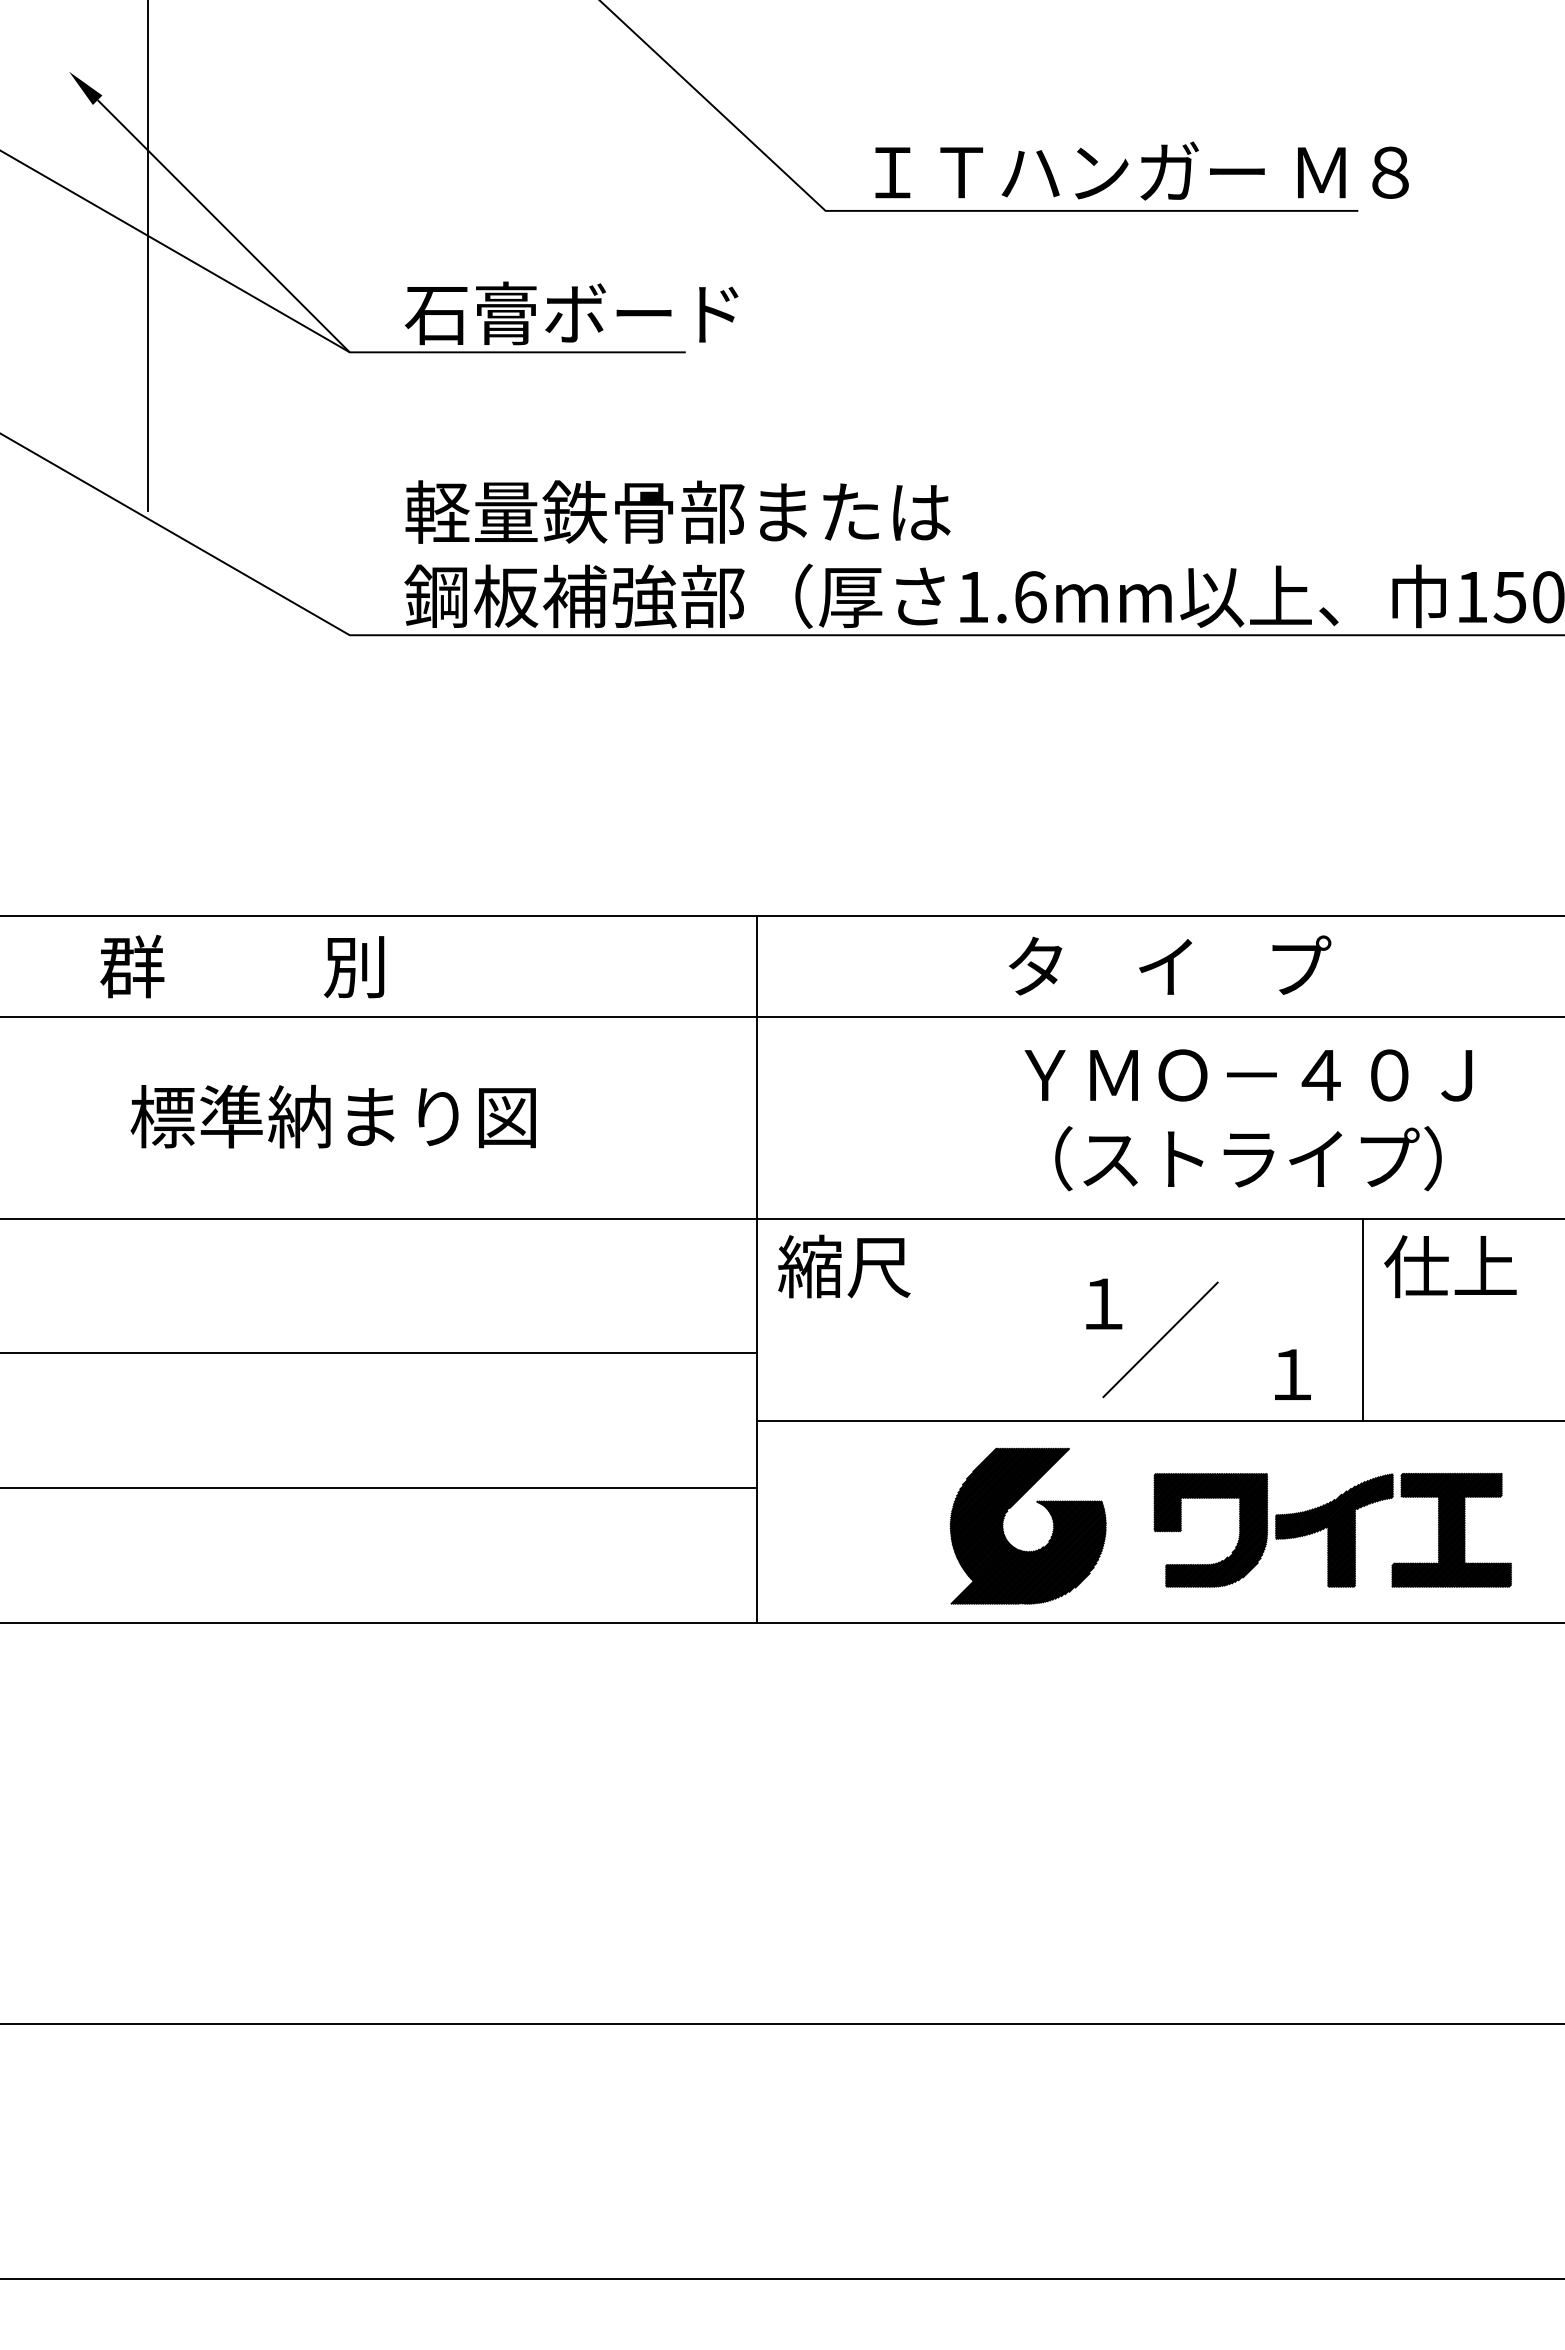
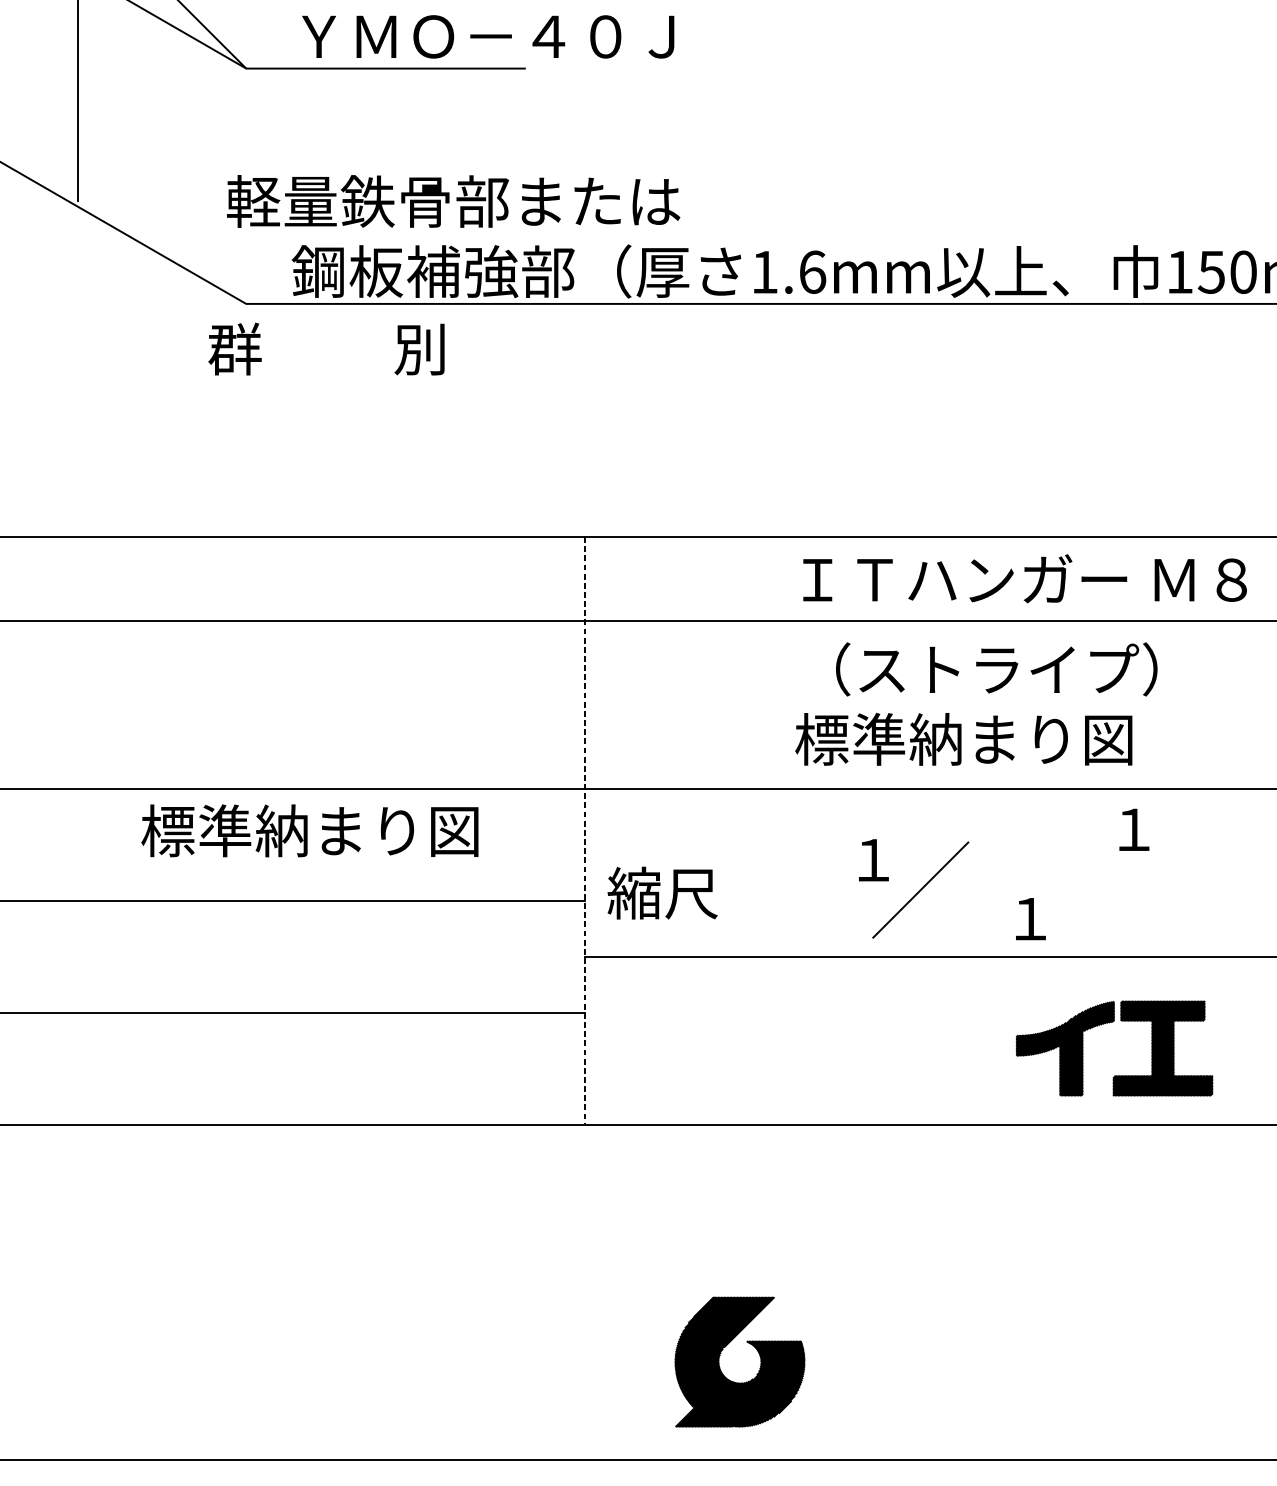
text: (634, 313) -> (483, 36), 石膏ボード -> ＹＭＯ－４０Ｊ
text: (677, 511) -> (453, 200), moved
text: (1280, 965) -> (1020, 578), タ    イ    プ -> ＩＴハンガー Ｍ８
text: (242, 966) -> (326, 349), moved
text: (1248, 1074) -> (993, 669), ＹＭＯ－４０Ｊ -> （ストライプ）
text: (332, 1116) -> (309, 830), moved
text: (1225, 1158) -> (974, 739), （ストライプ） -> 標準納まり図
text: (844, 1266) -> (662, 893), moved
text: (1450, 1266) -> (1161, 829), 仕上 -> １
line: (756, 1269) -> (584, 831), solid -> dashed
line: (1362, 1319) -> (1088, 873), removed
part: (1008, 1511) -> (723, 1349), moved
part: (1238, 1536) -> (985, 1053), removed

